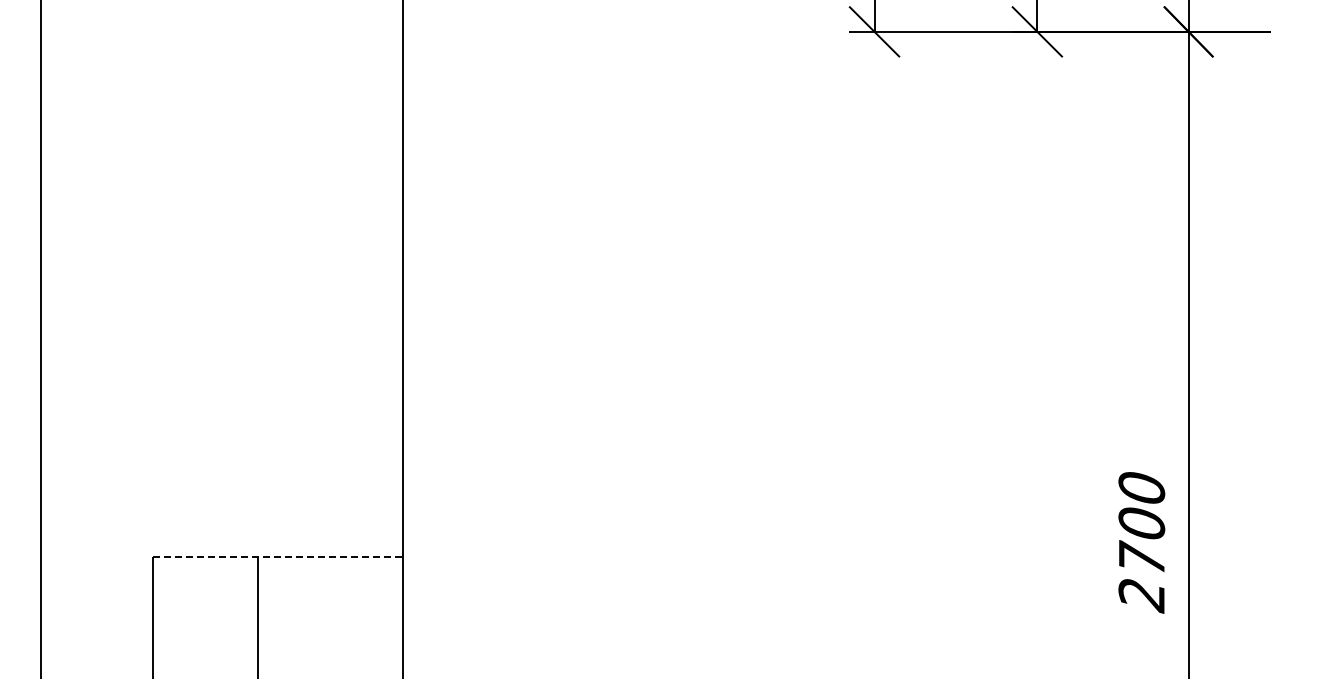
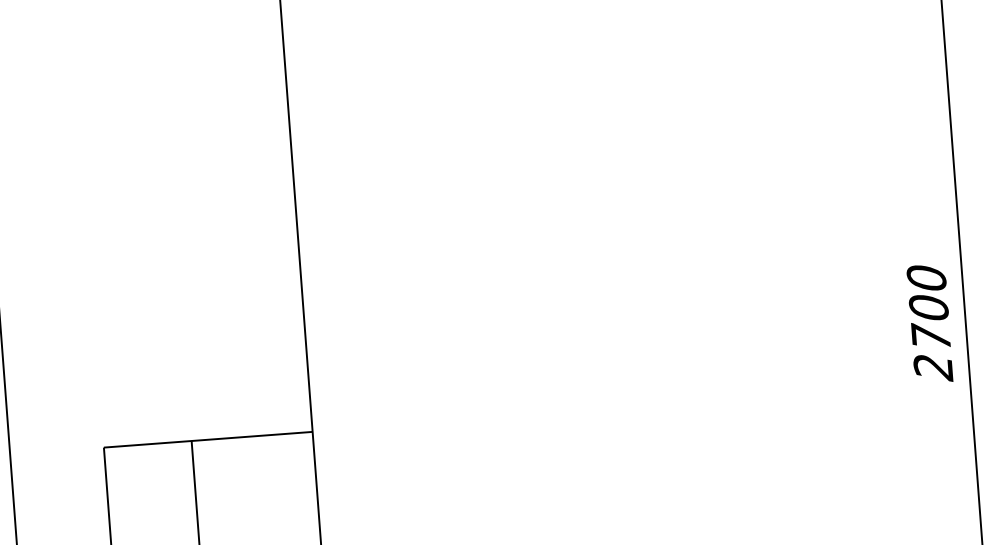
text: (1141, 542) -> (929, 323), moved
line: (277, 557) -> (207, 440), dashed -> solid

